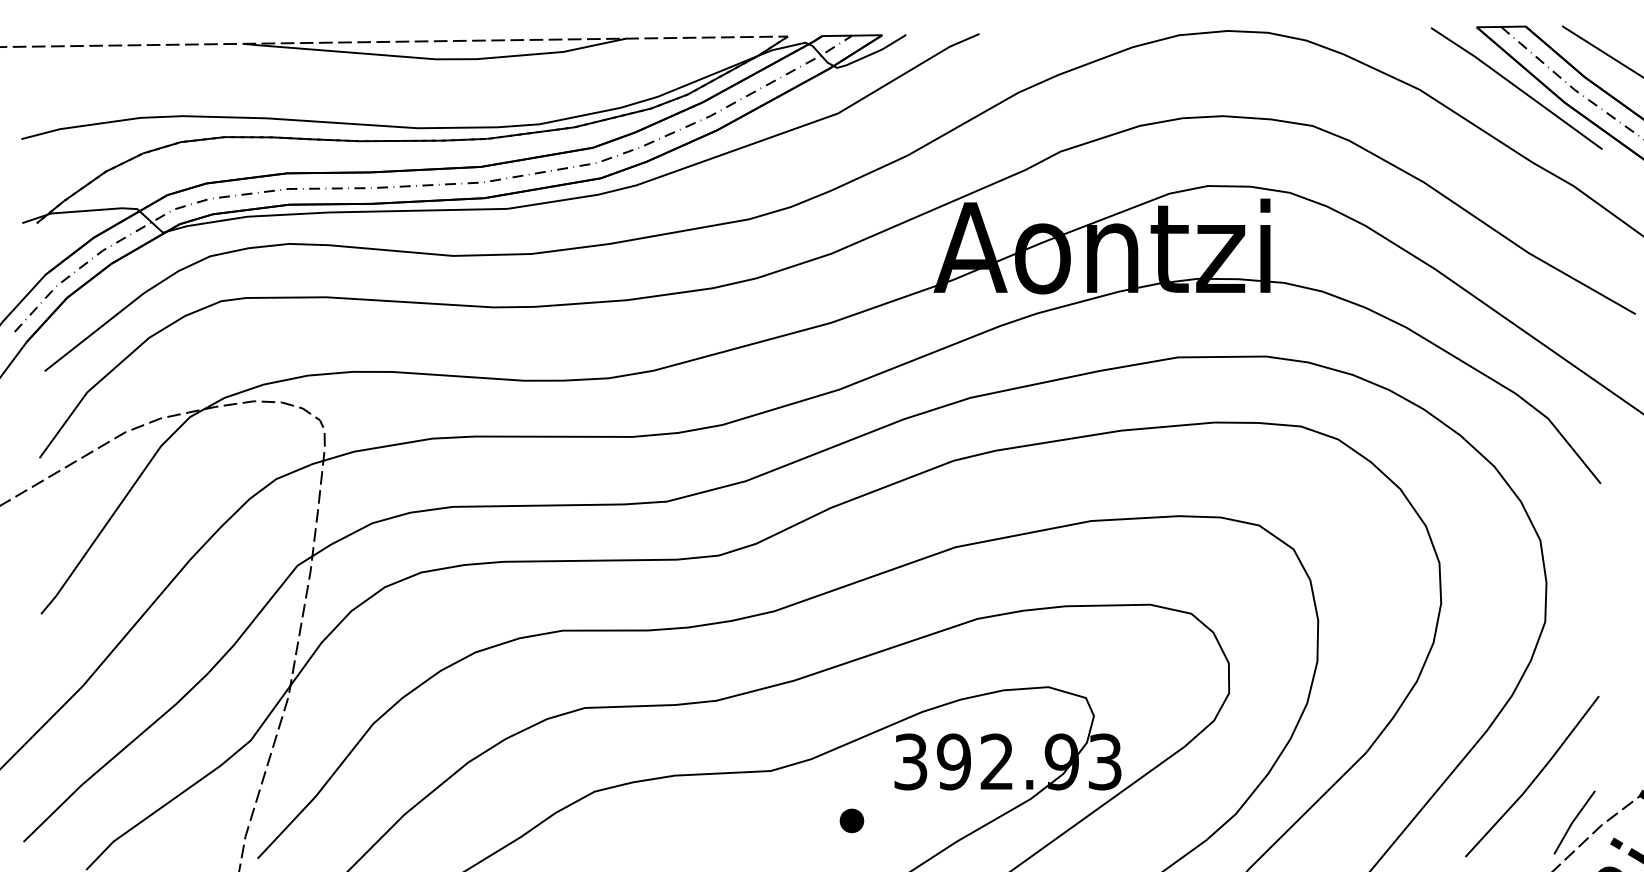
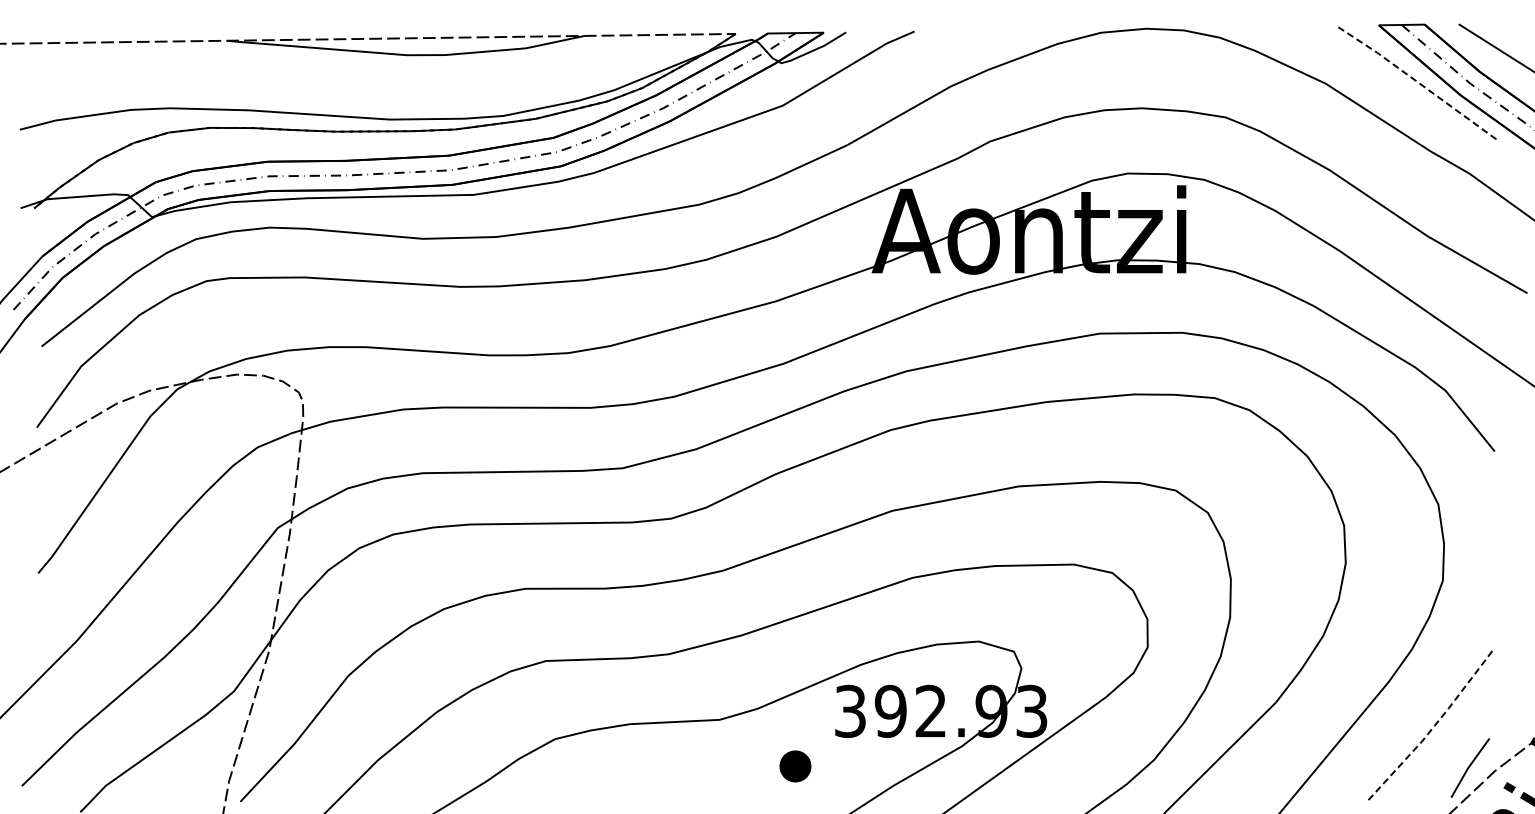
line: (1516, 87) -> (1416, 81), solid -> dashed
line: (1535, 778) -> (1433, 726), solid -> dashed
part: (851, 820) -> (795, 766), size x1.4

